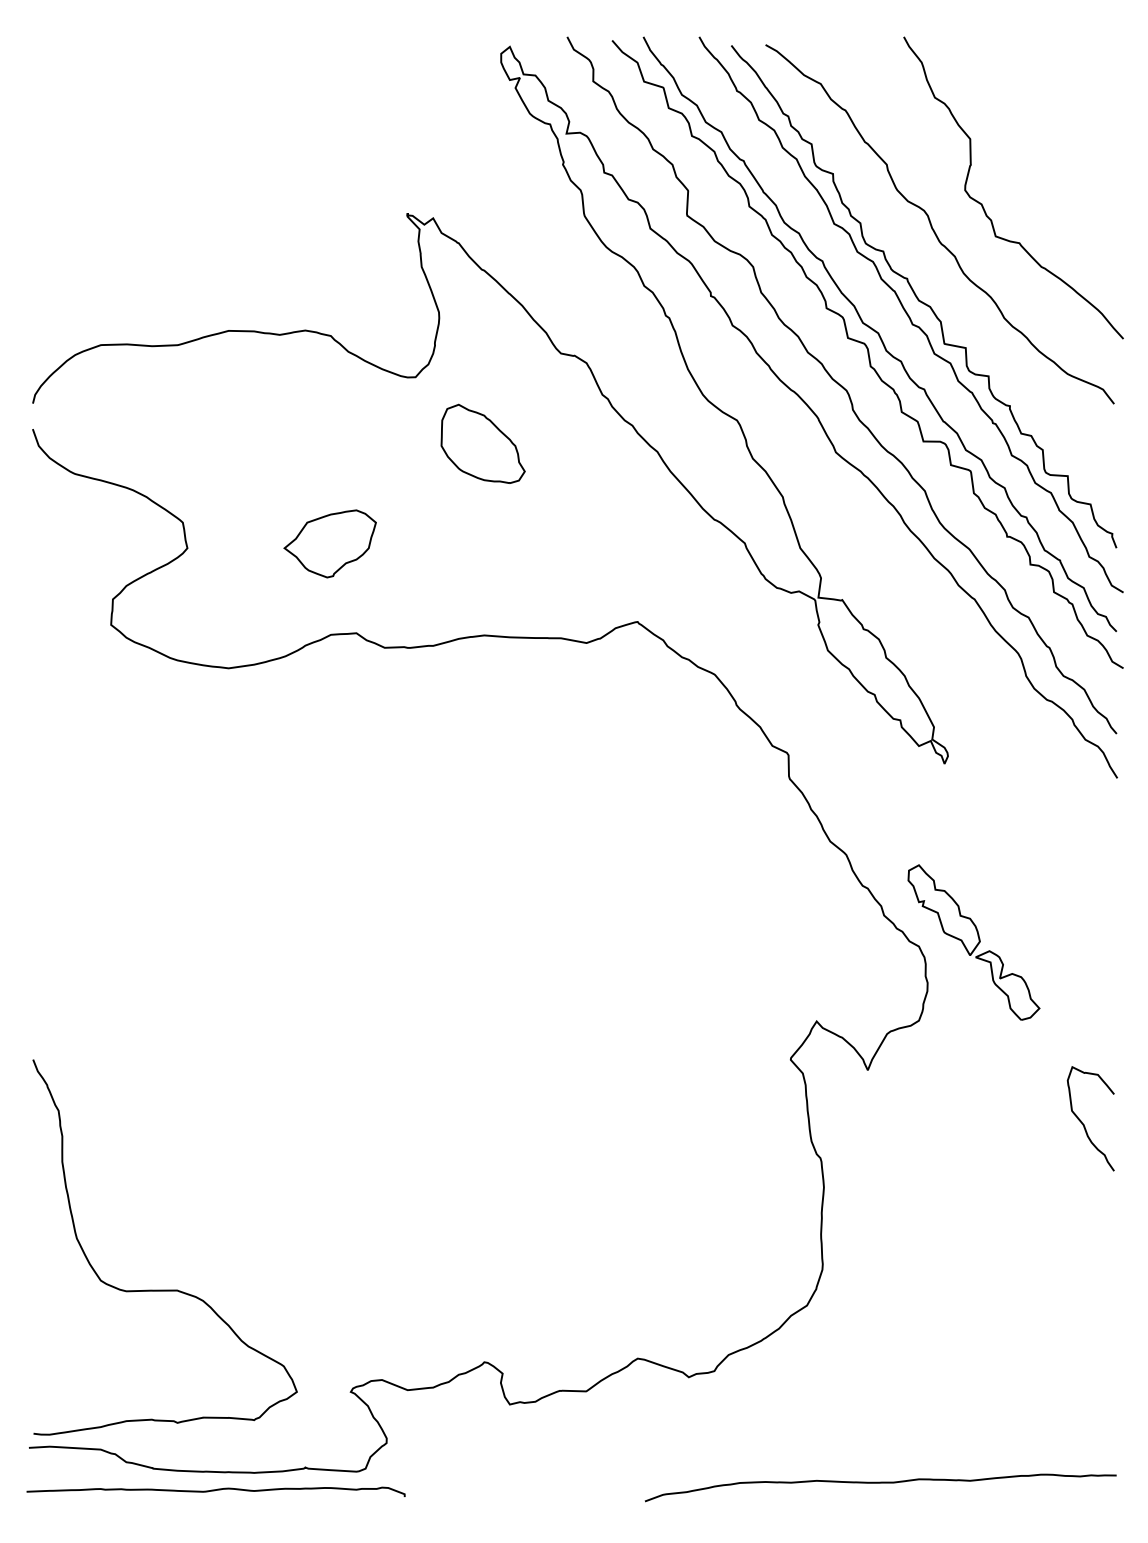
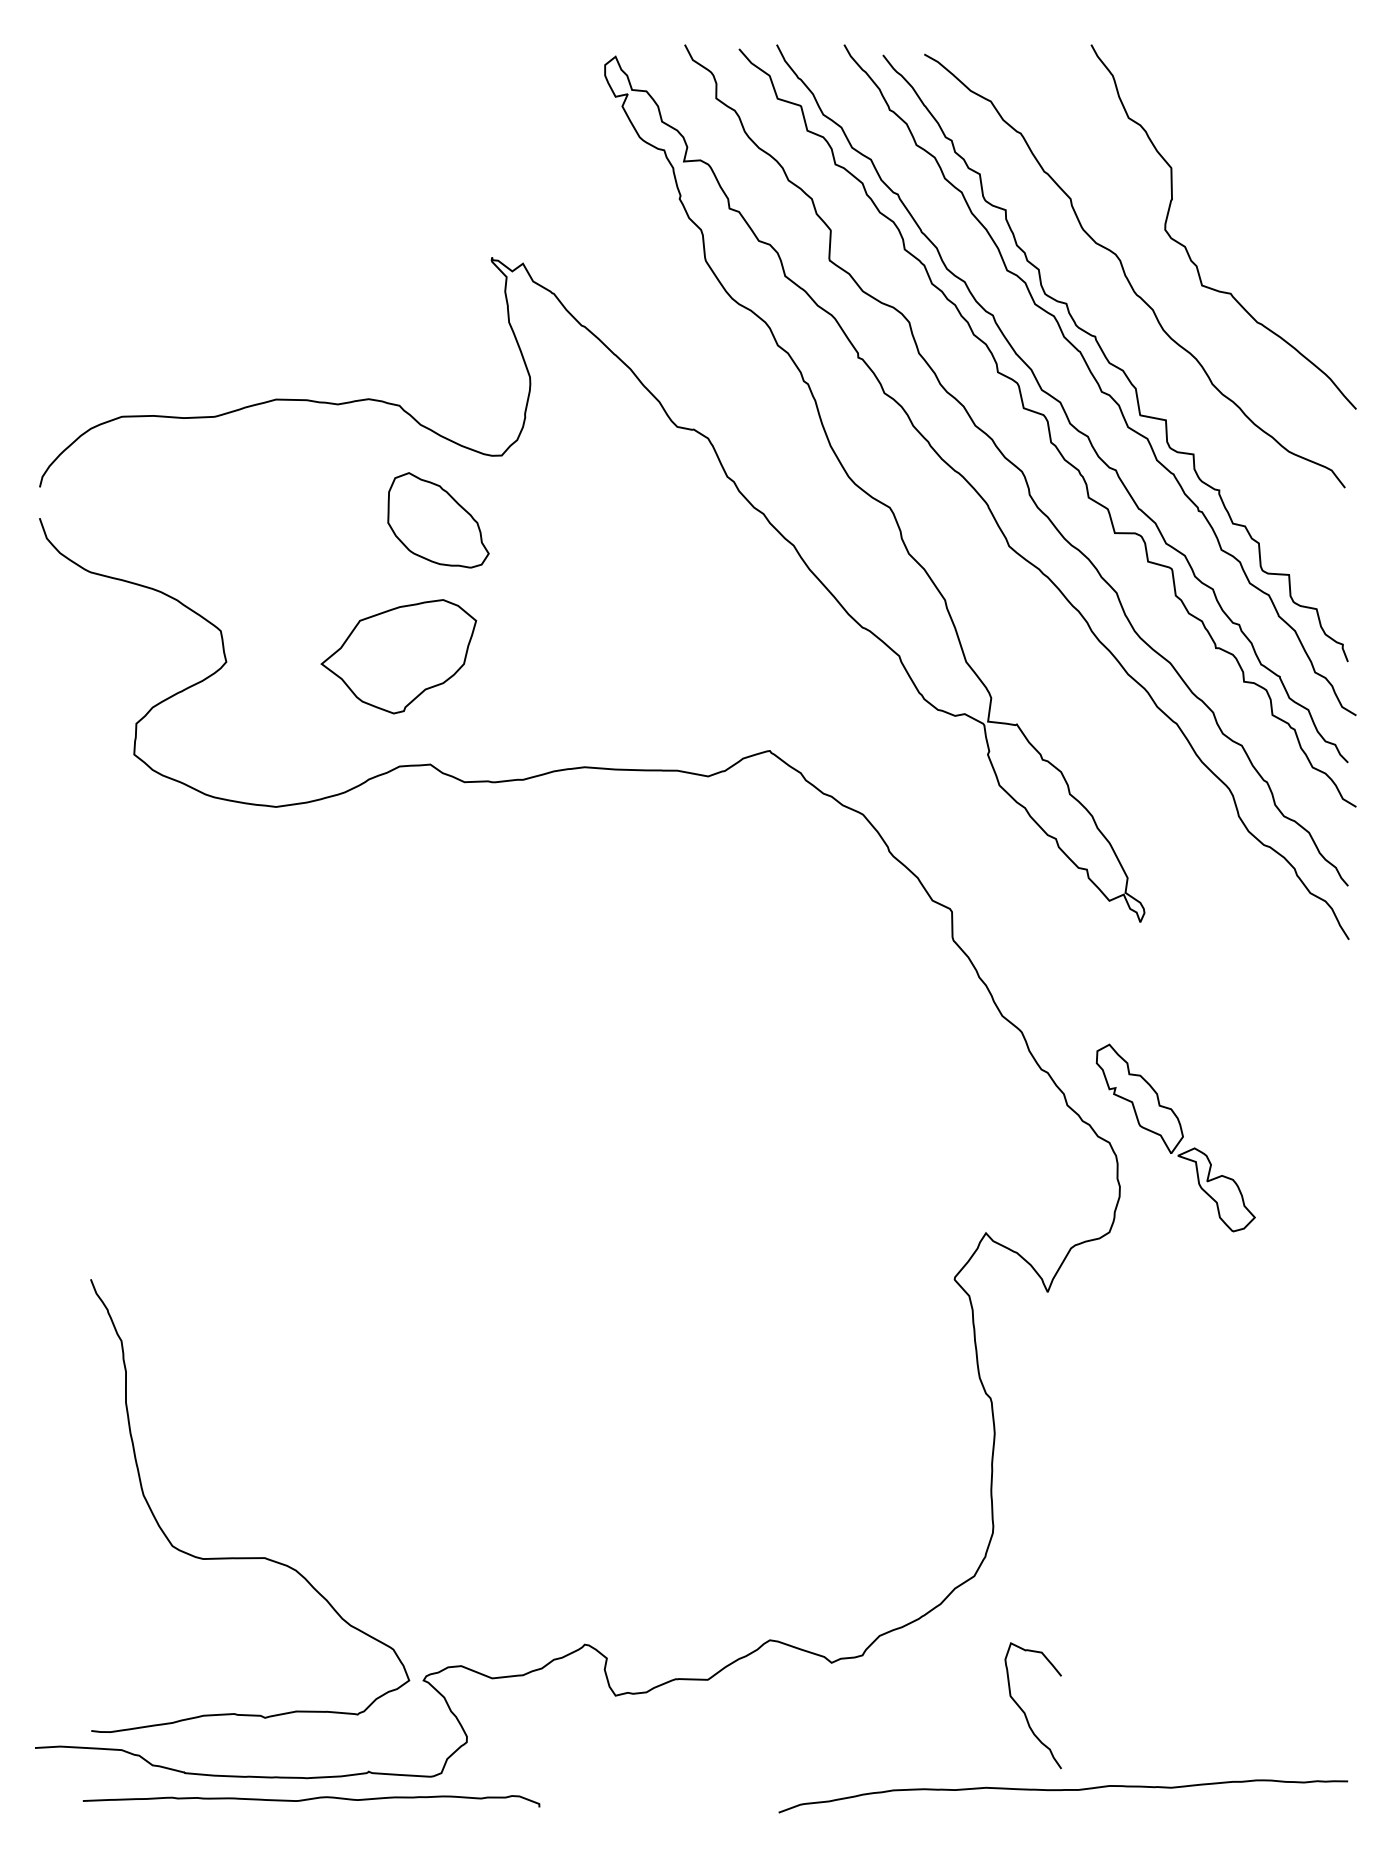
part: (482, 443) -> (437, 519), moved
part: (329, 543) -> (397, 656), size x1.4
curve: (1084, 1124) -> (1025, 1712), moved
curve: (164, 1289) -> (249, 1556), moved
curve: (215, 1490) -> (310, 1799), moved

